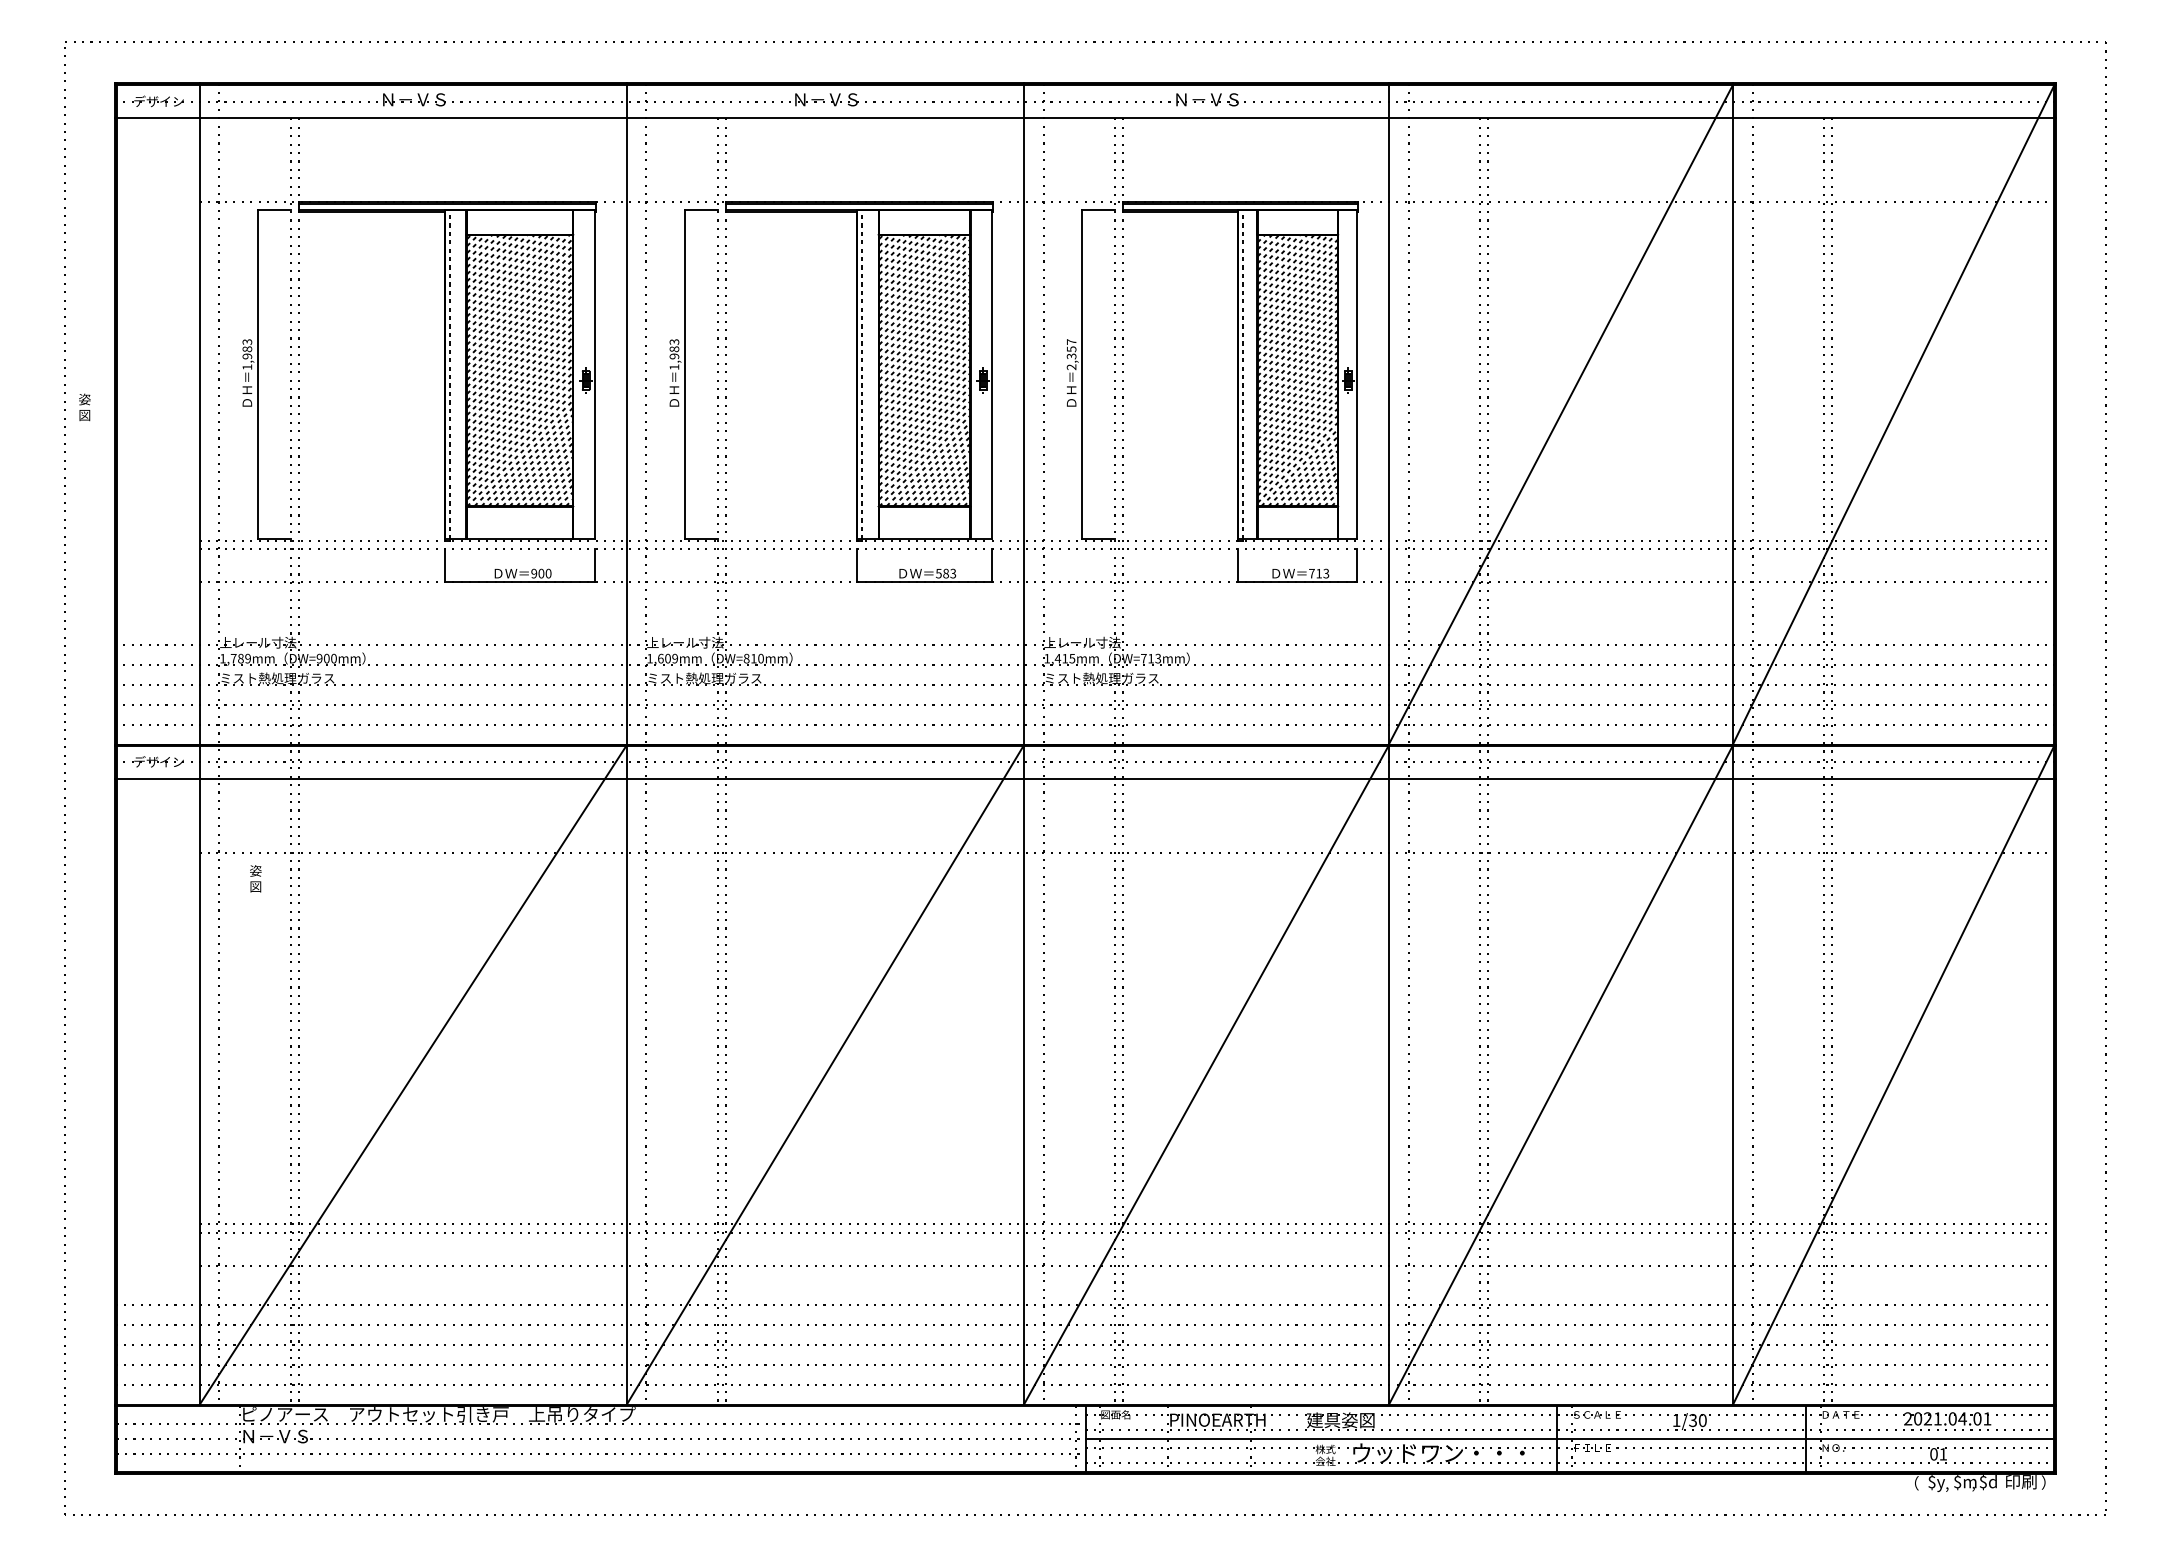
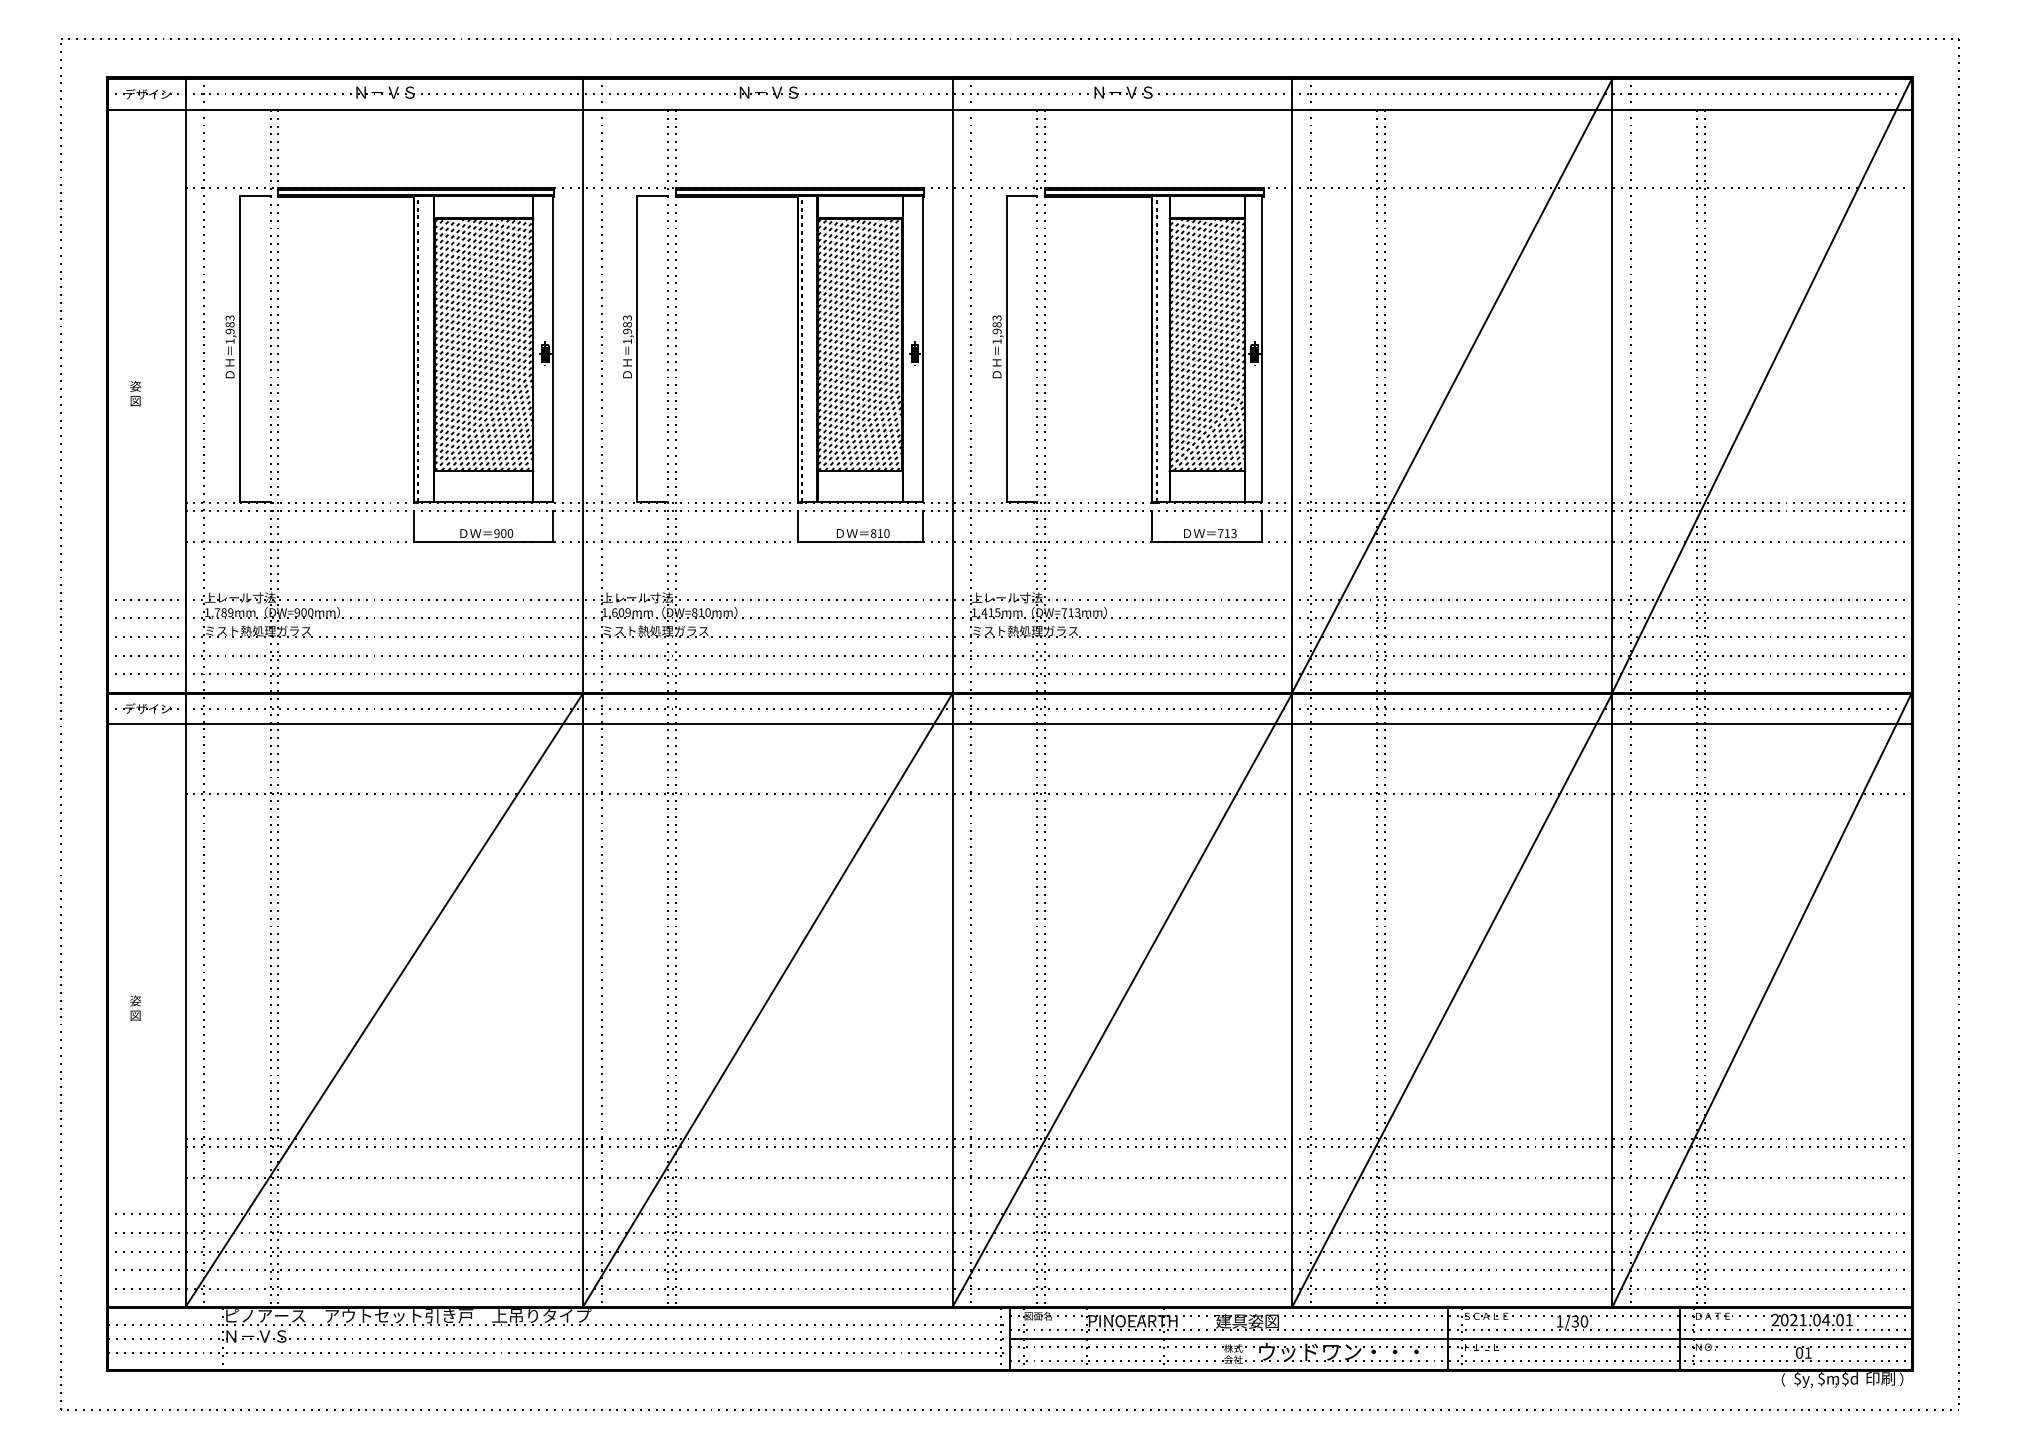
text: (1071, 354) -> (996, 329), 2,357 -> 1,983
text: (84, 407) -> (135, 393), moved
text: (946, 573) -> (880, 533), 583 -> 810
text: (255, 878) -> (135, 1007), moved

